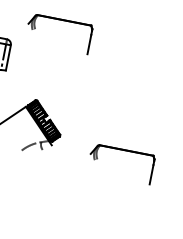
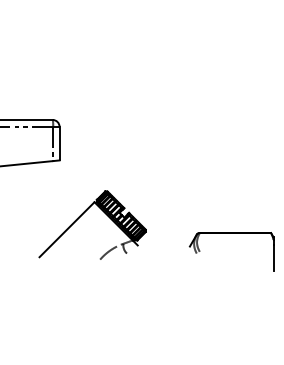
part: (61, 20) -> (118, 81), removed

